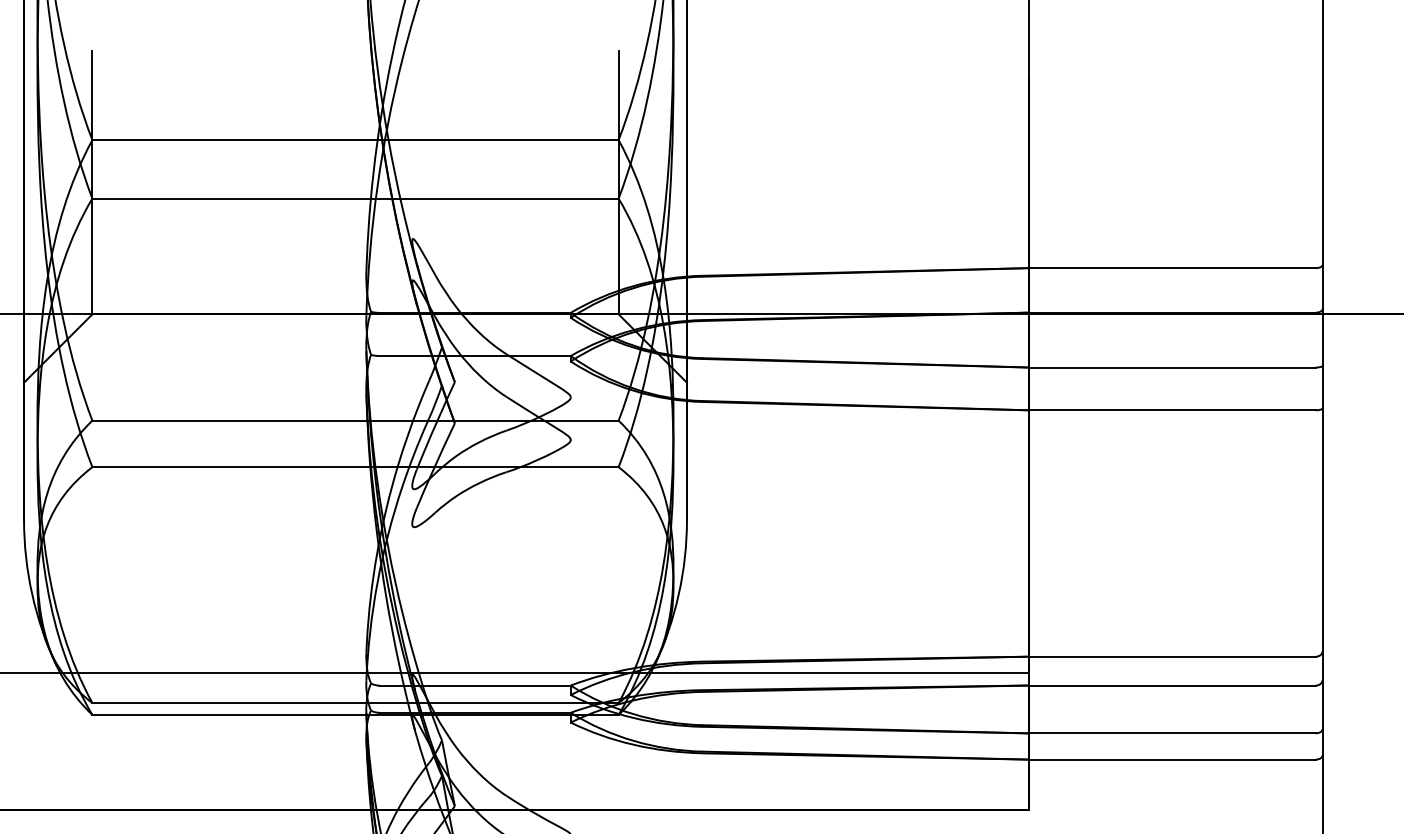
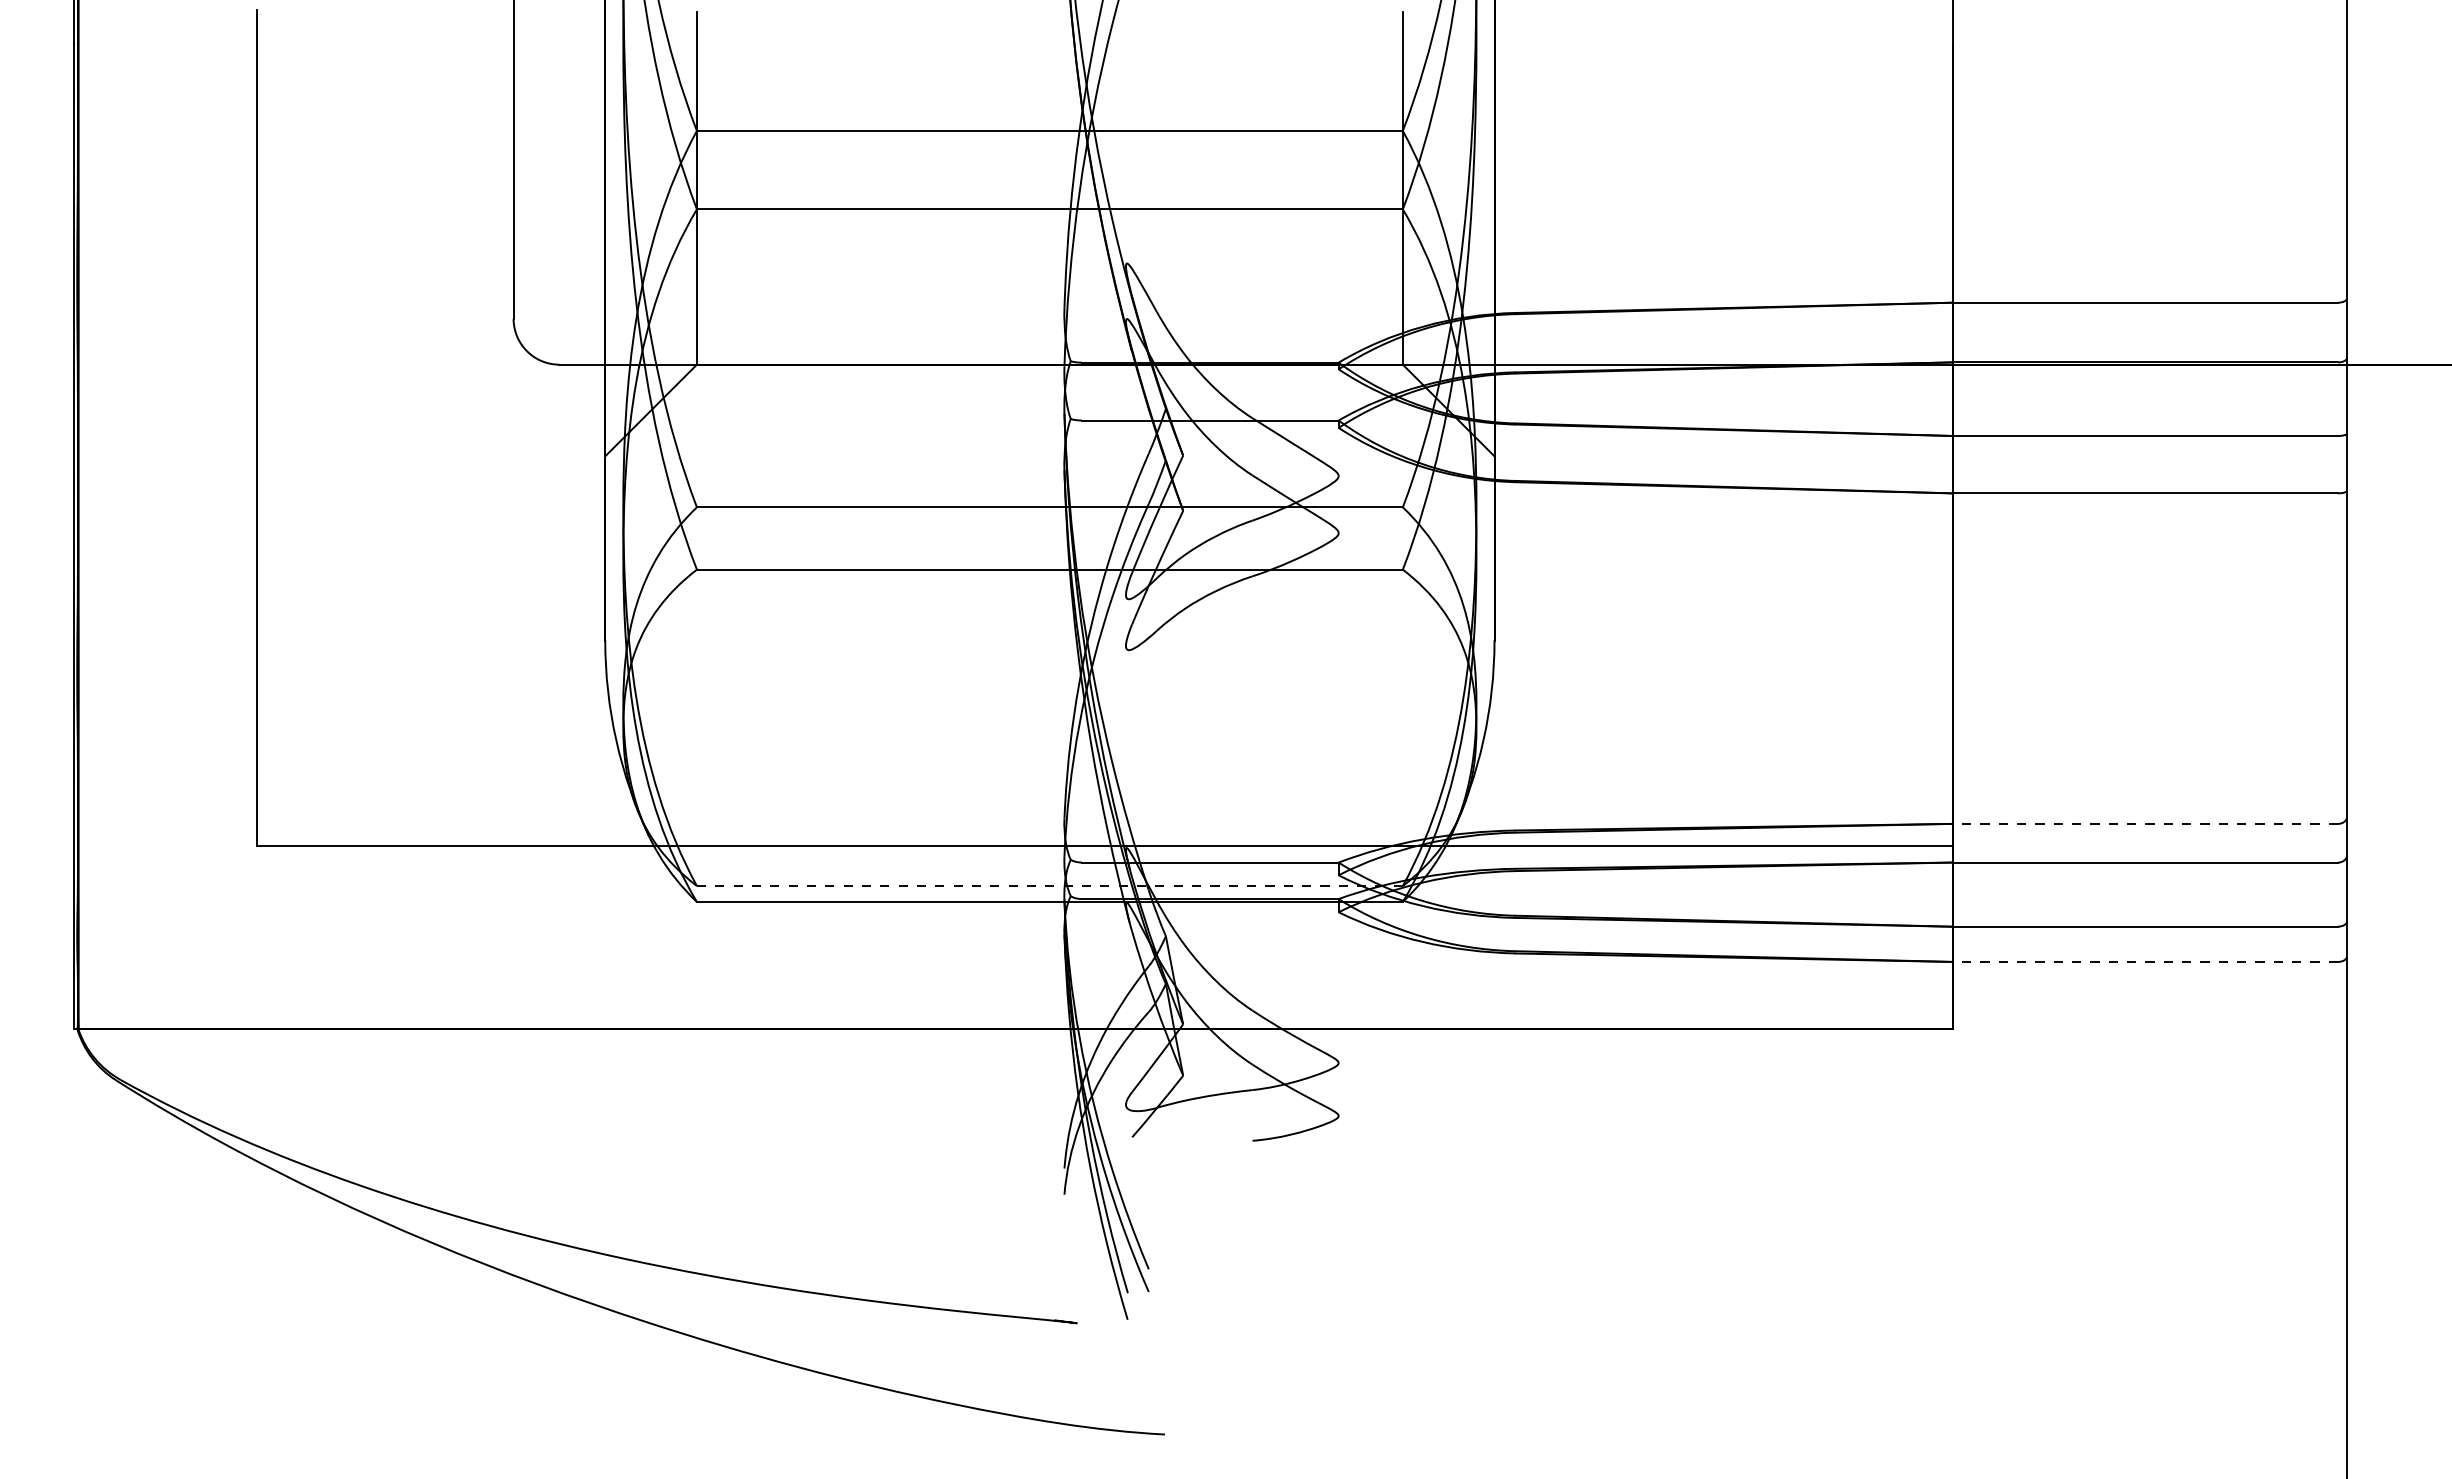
line: (1172, 656) -> (2145, 823), solid -> dashed
line: (355, 703) -> (1049, 886), solid -> dashed
line: (1172, 759) -> (2145, 961), solid -> dashed

